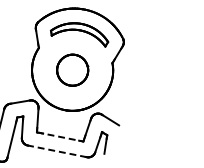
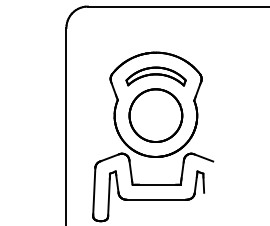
part: (72, 70) -> (155, 115), size x1.67
line: (61, 136) -> (157, 184), dashed -> solid
line: (57, 151) -> (156, 199), dashed -> solid

